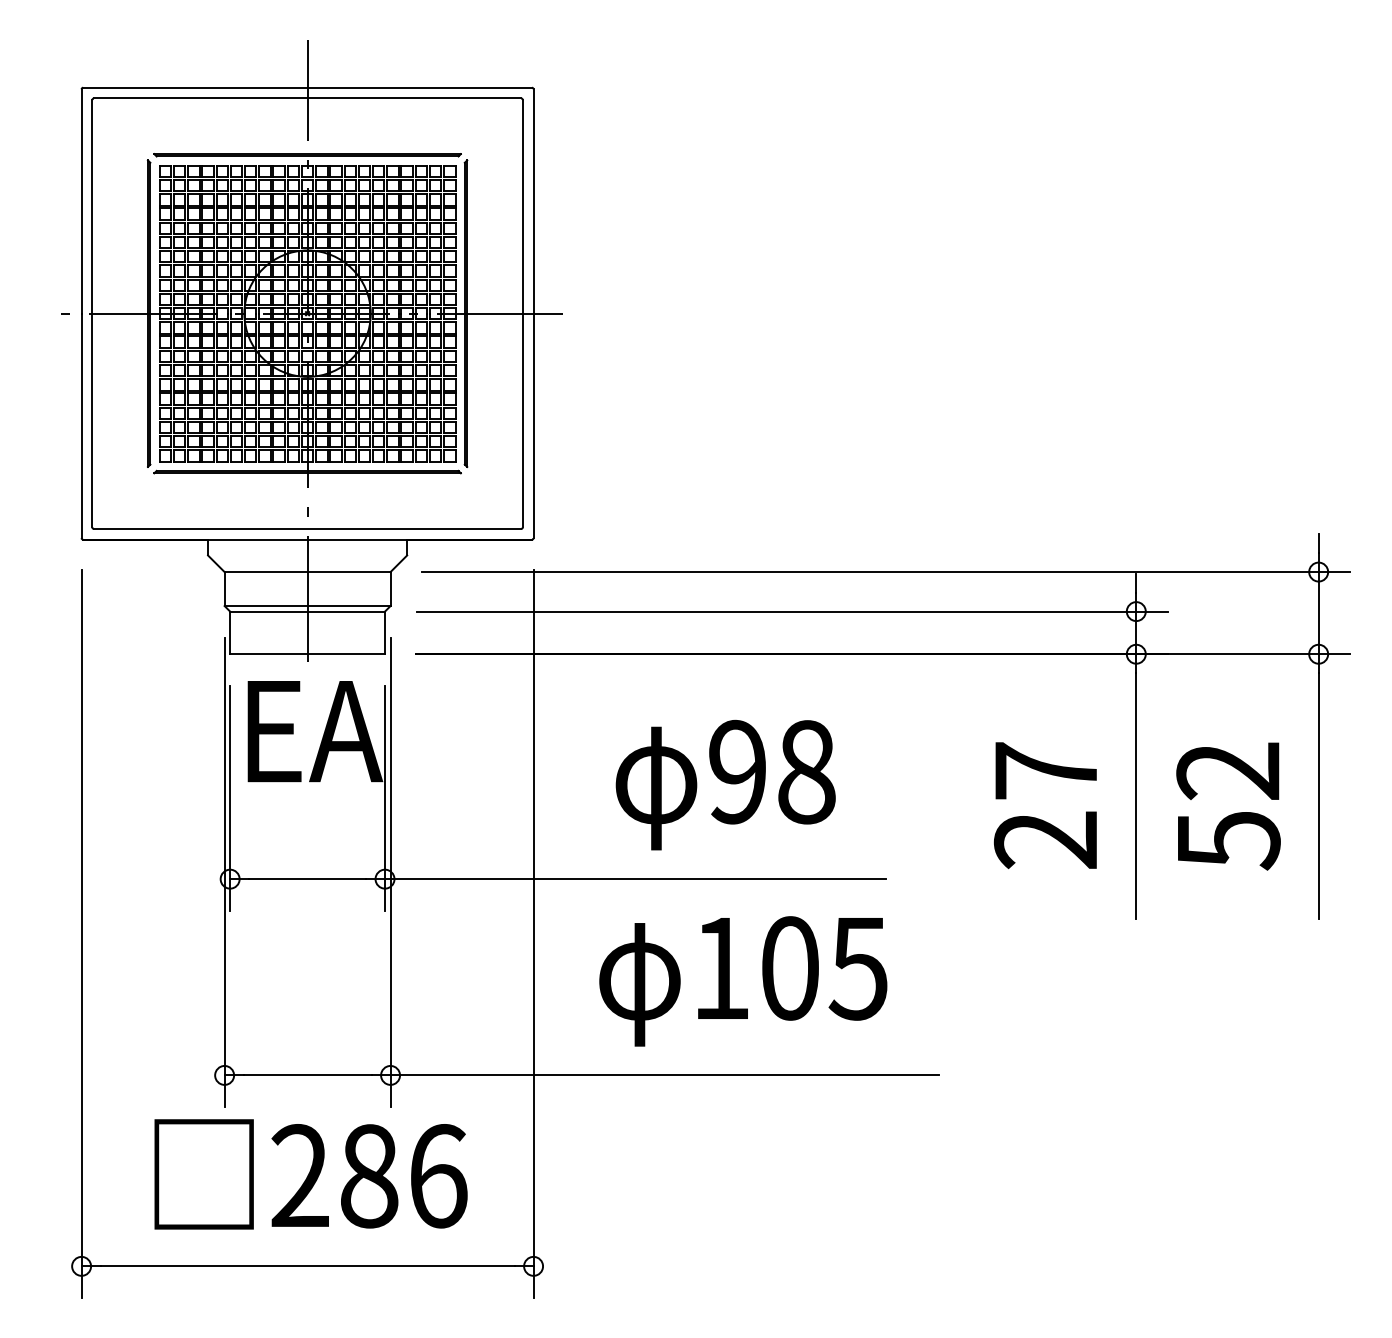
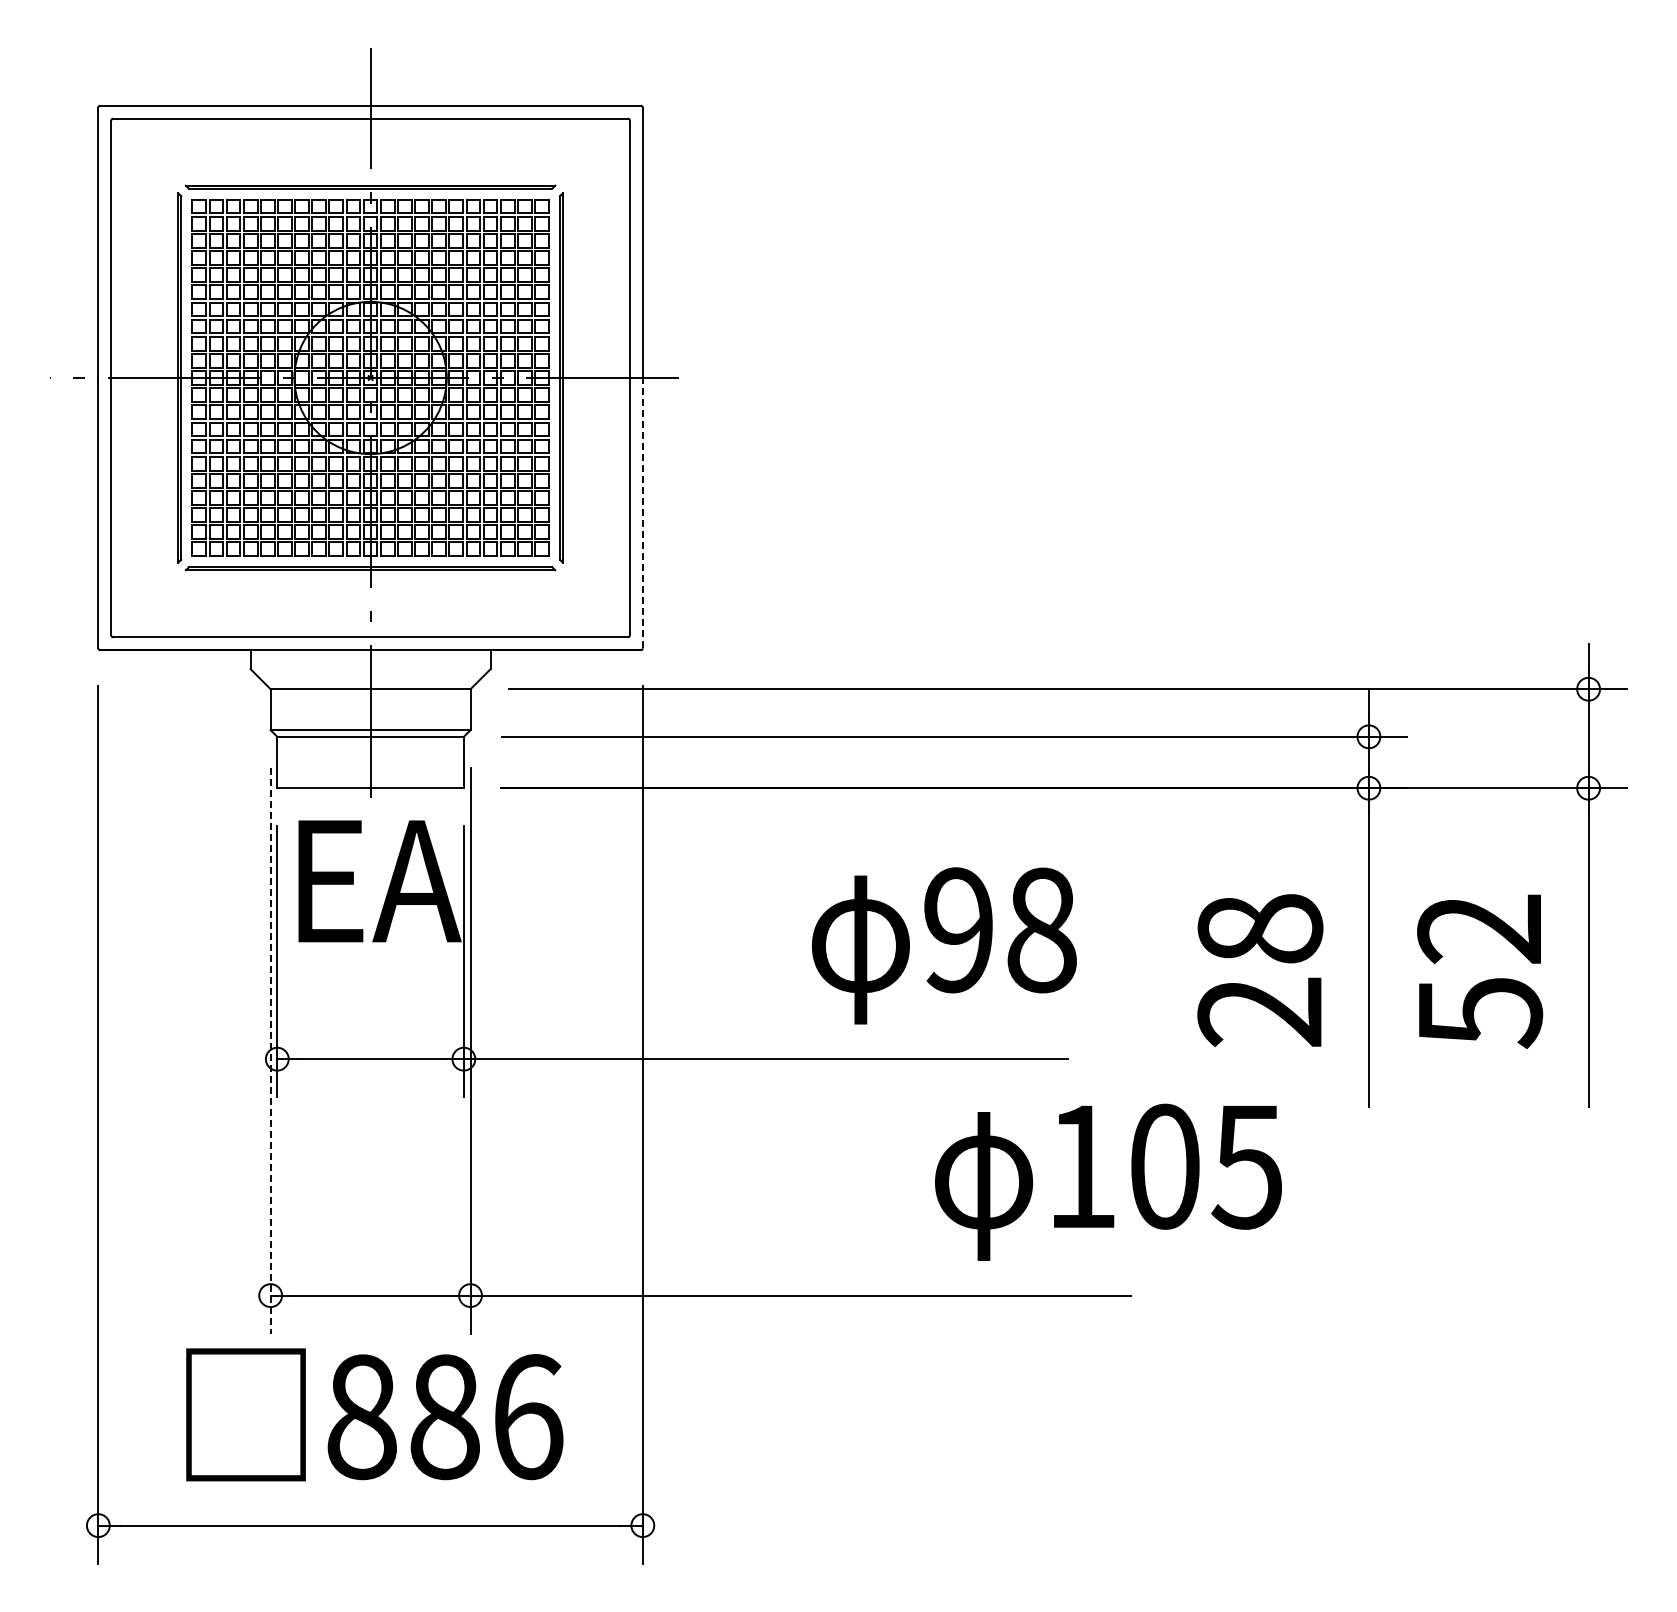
line: (533, 425) -> (642, 512), solid -> dashed
text: (1046, 770) -> (1260, 928), 27 -> 28
text: (725, 784) -> (944, 945), moved
line: (224, 871) -> (270, 1050), solid -> dashed
text: (743, 980) -> (1108, 1181), moved
text: (300, 1176) -> (361, 1417), 286 -> 886

